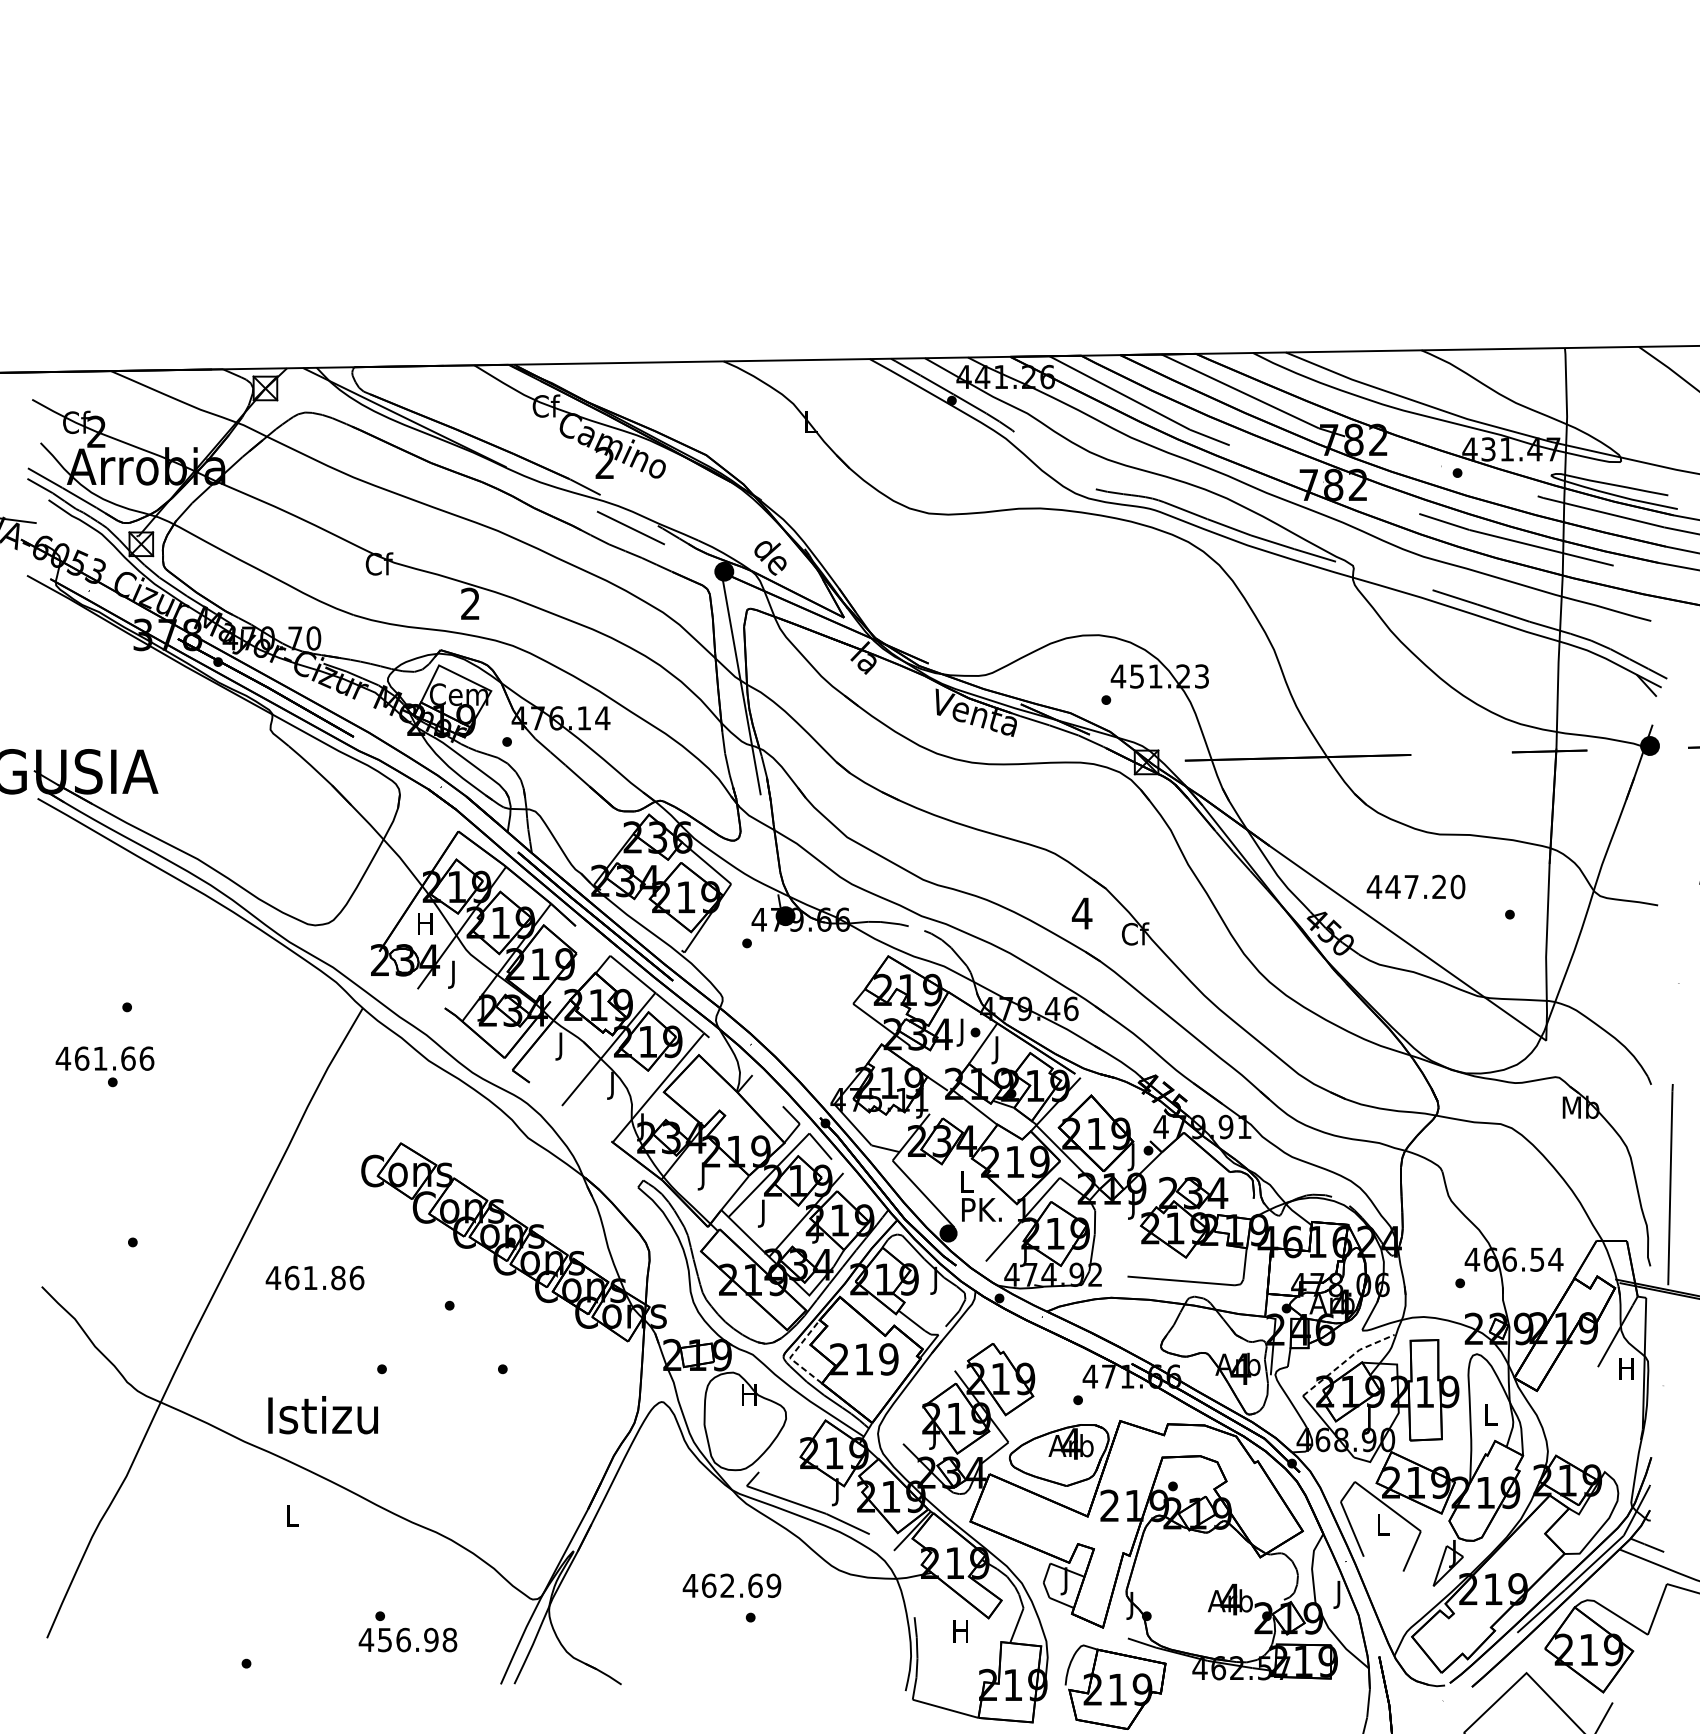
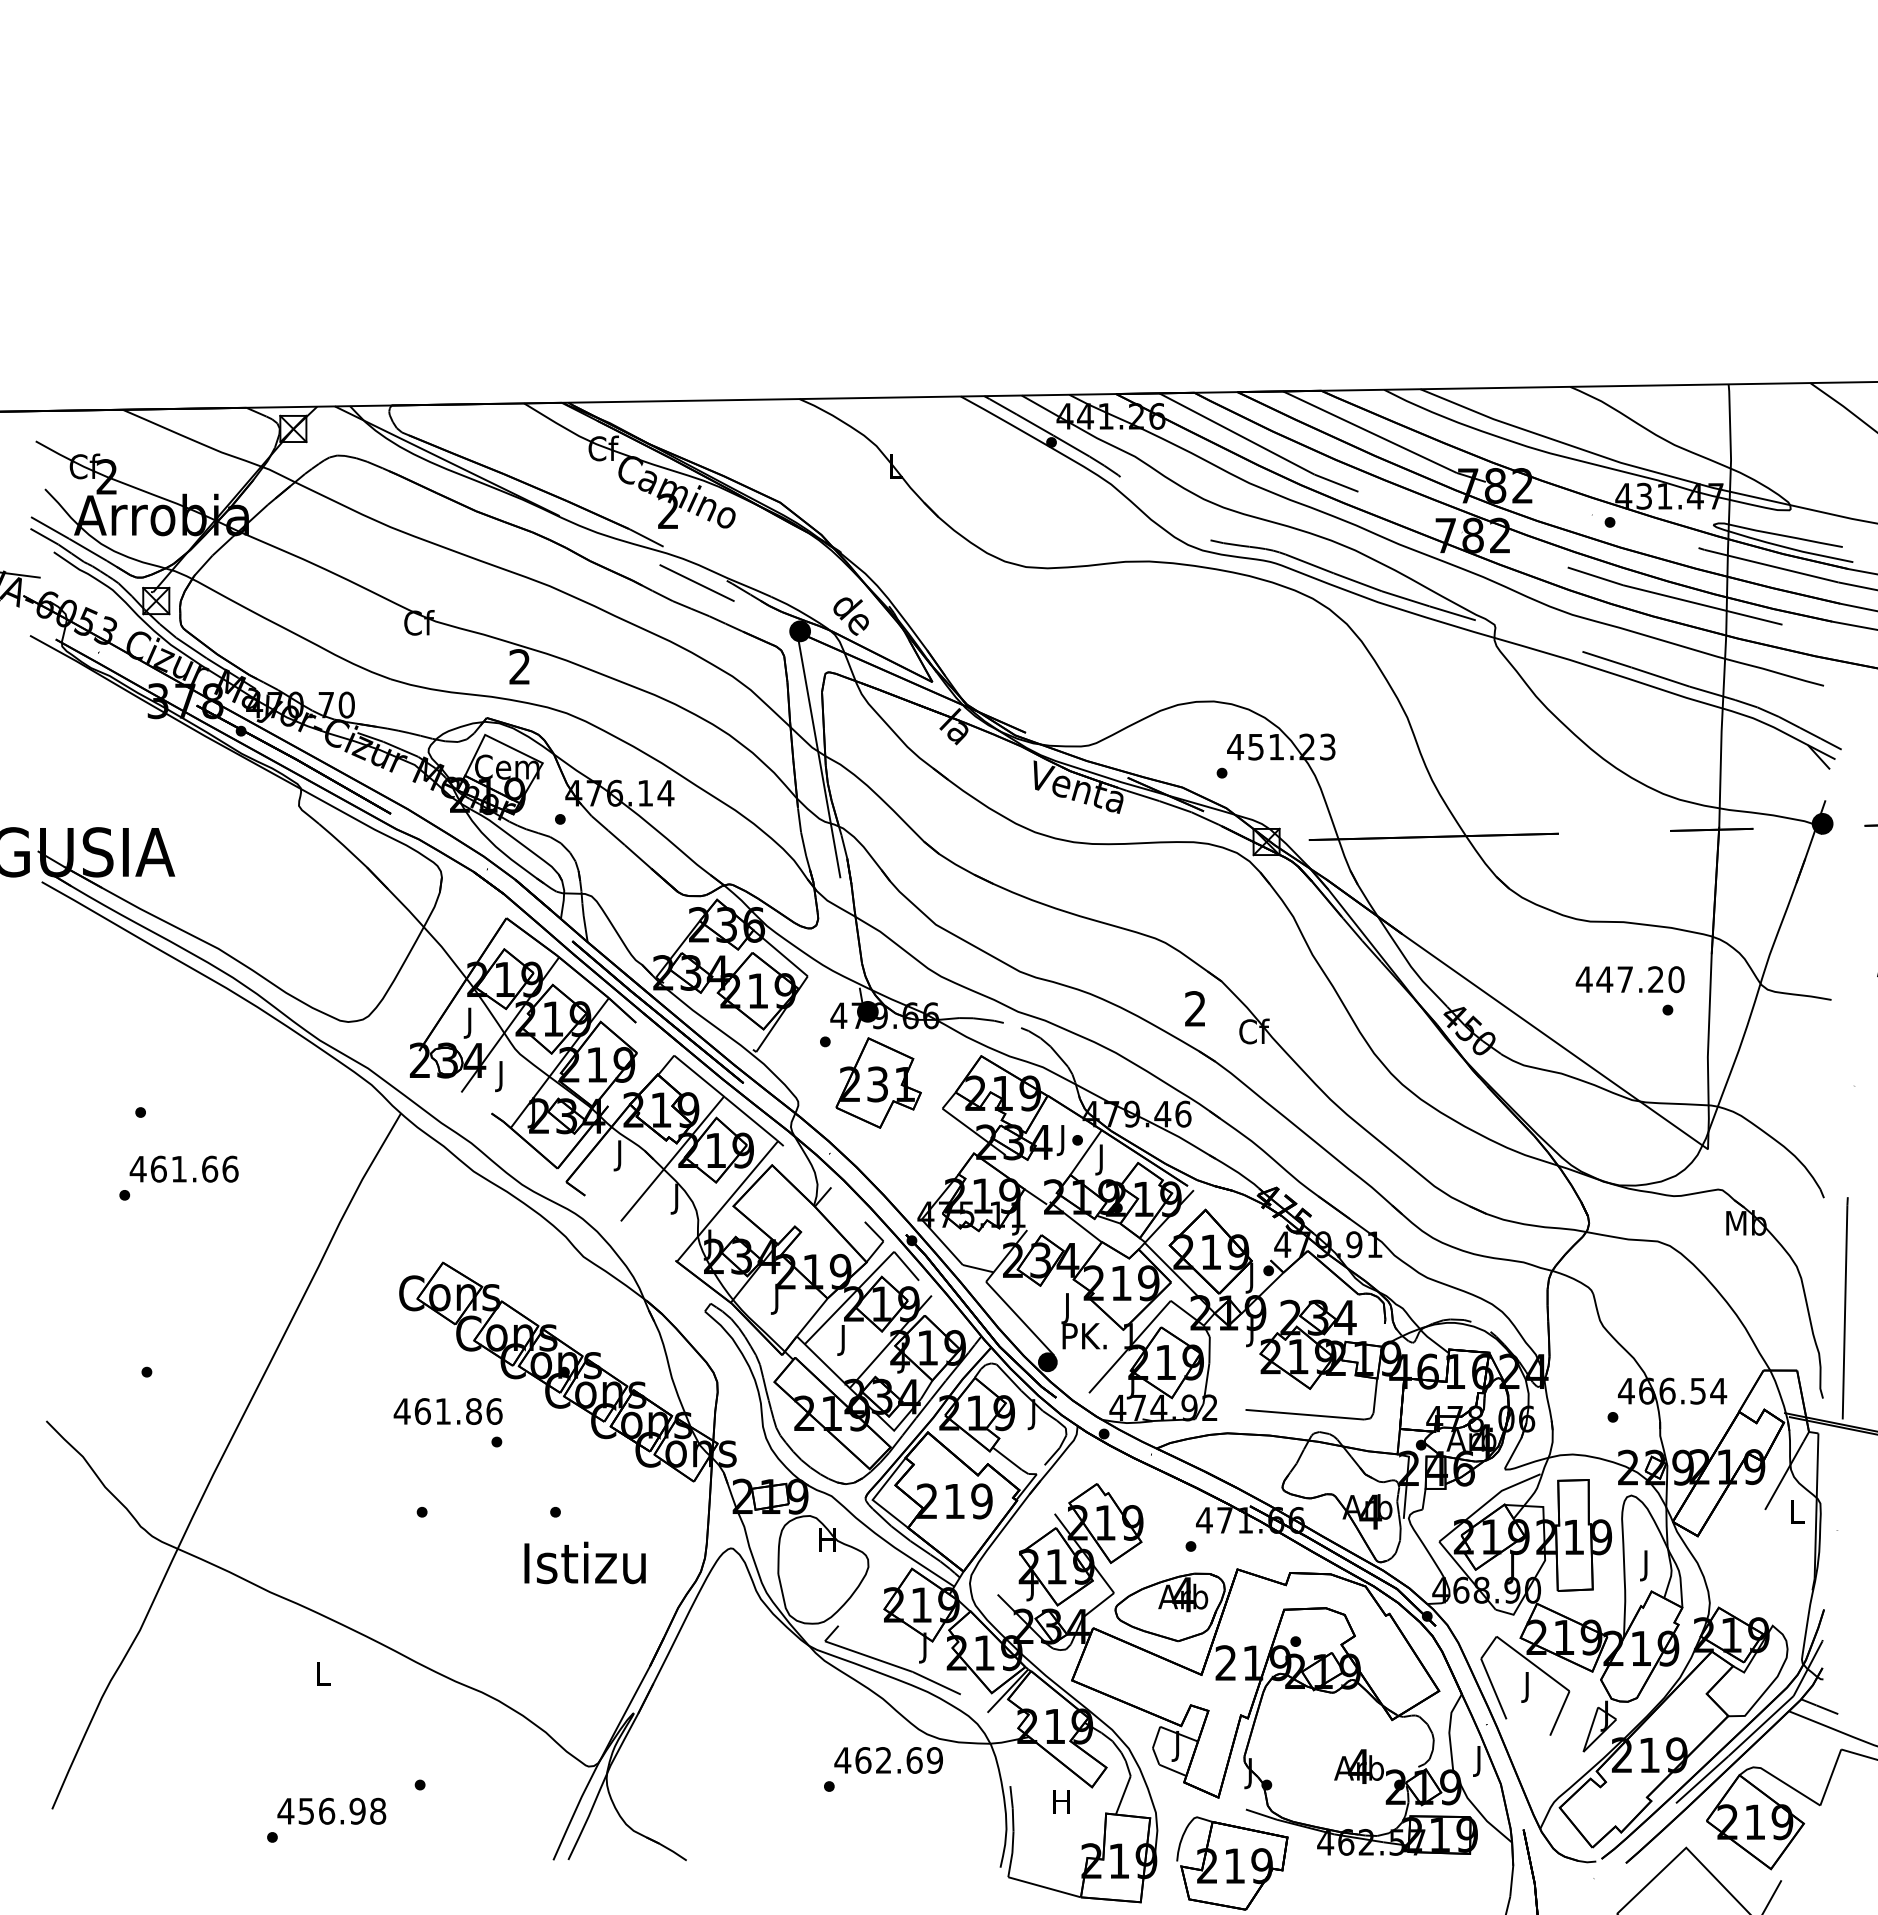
text: (1415, 886) -> (1629, 979), moved
text: (1082, 913) -> (1195, 1008), 4 -> 2
text: (424, 925) -> (469, 1022), H -> J
part: (795, 980) -> (878, 1082), added
text: (104, 1058) -> (183, 1168), moved
text: (967, 1184) -> (1068, 1308), L -> J
text: (314, 1278) -> (447, 1411), moved
line: (792, 1355) -> (875, 1496), dashed -> solid
line: (1346, 1360) -> (1487, 1502), dashed -> solid
text: (1626, 1368) -> (1796, 1511), H -> L
text: (322, 1414) -> (584, 1562), moved
text: (1490, 1417) -> (1646, 1565), L -> J
text: (1382, 1527) -> (1527, 1687), L -> J
text: (731, 1585) -> (888, 1760), moved
text: (407, 1639) -> (331, 1810), moved

